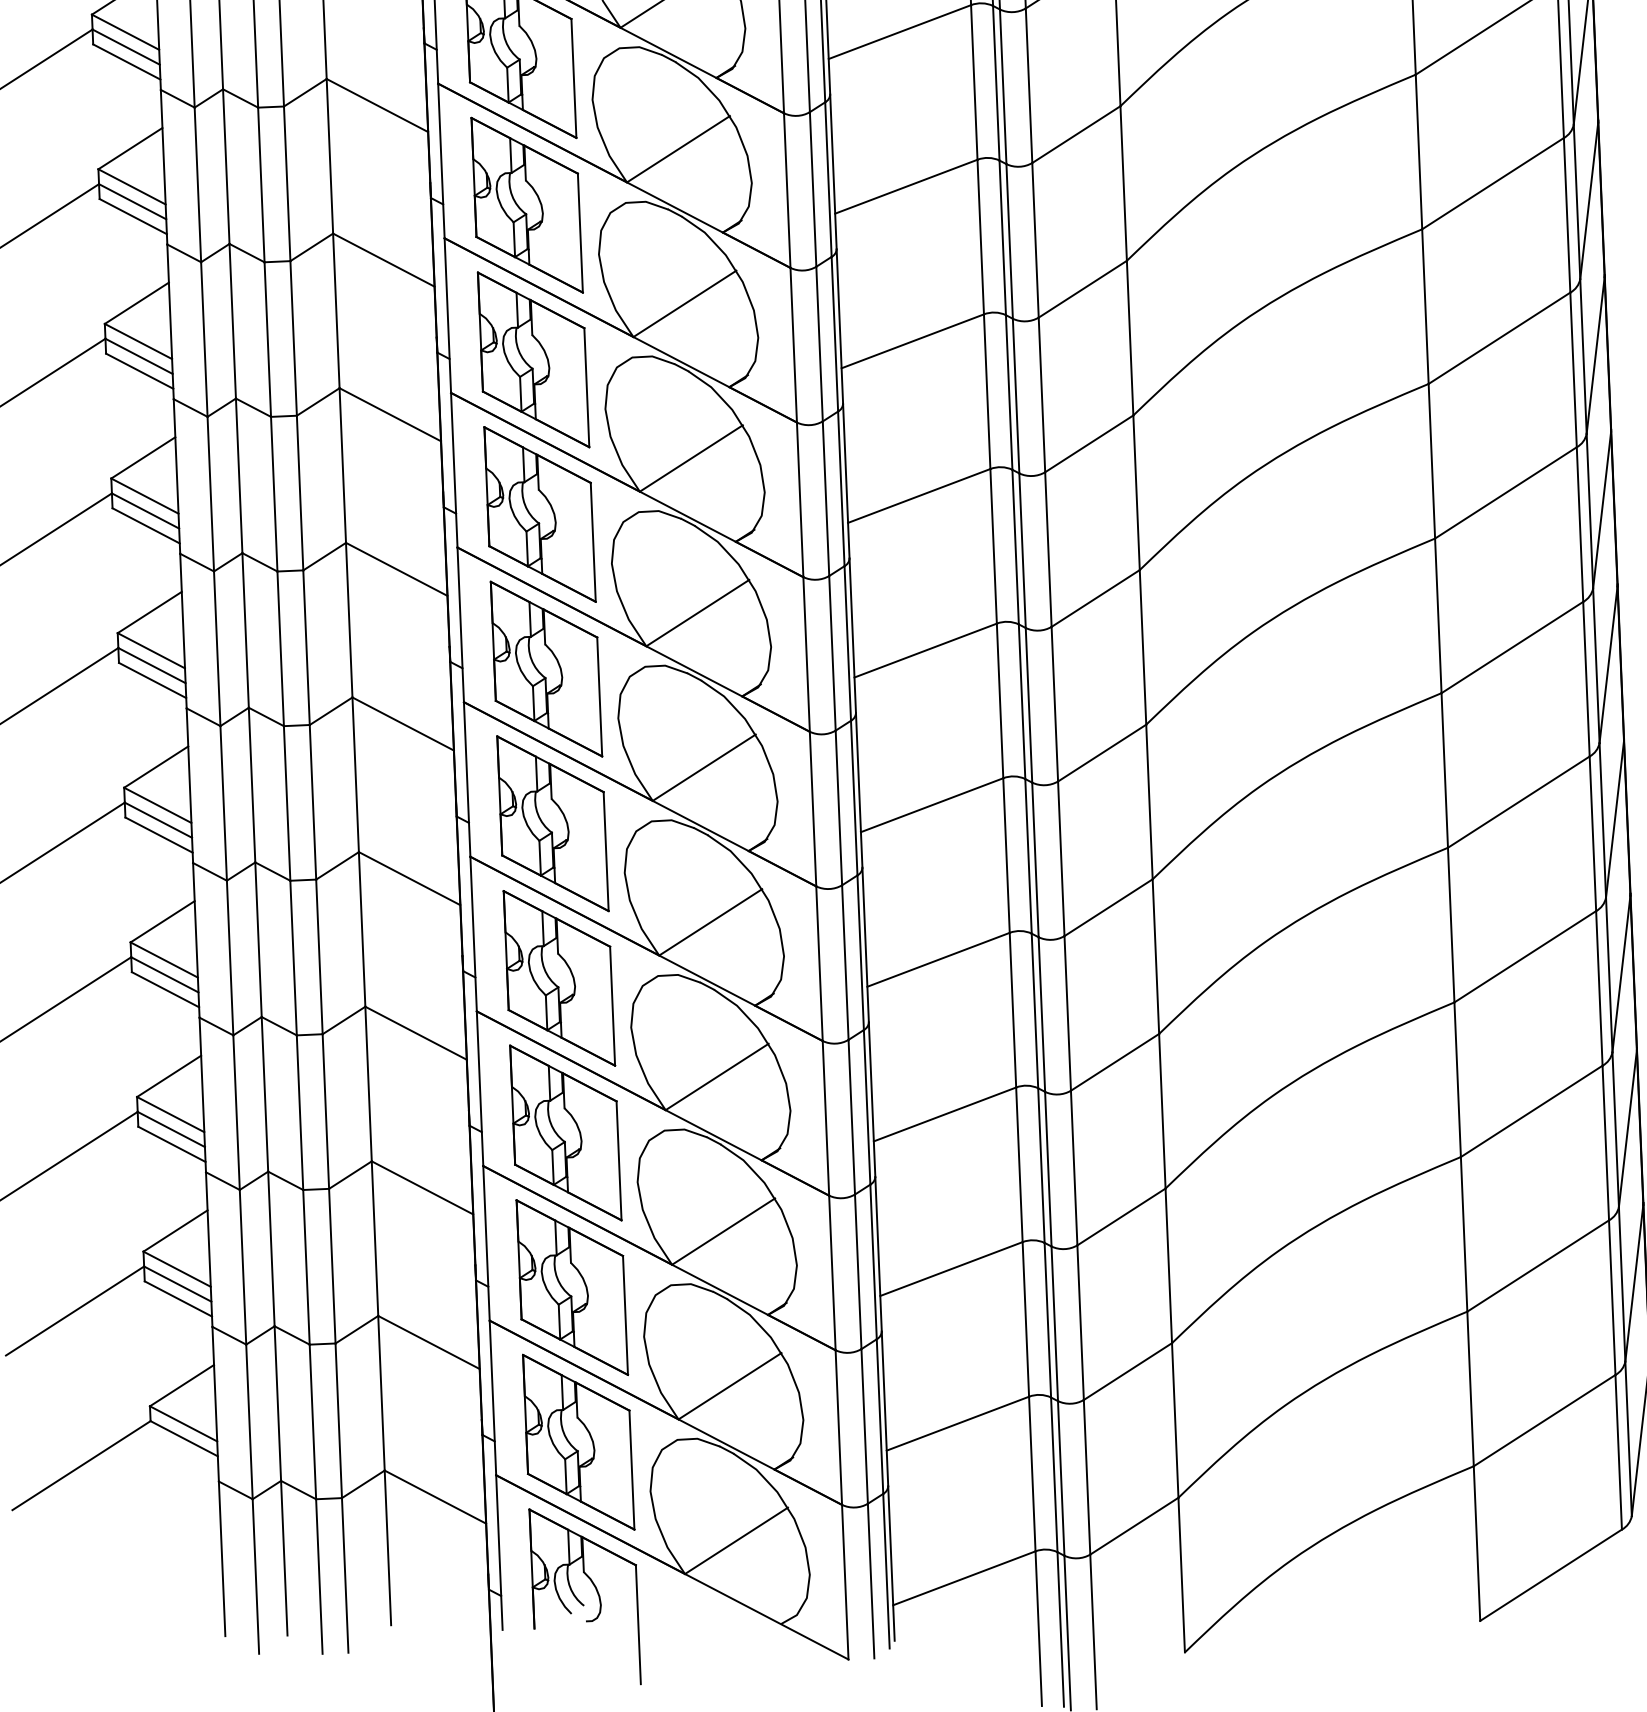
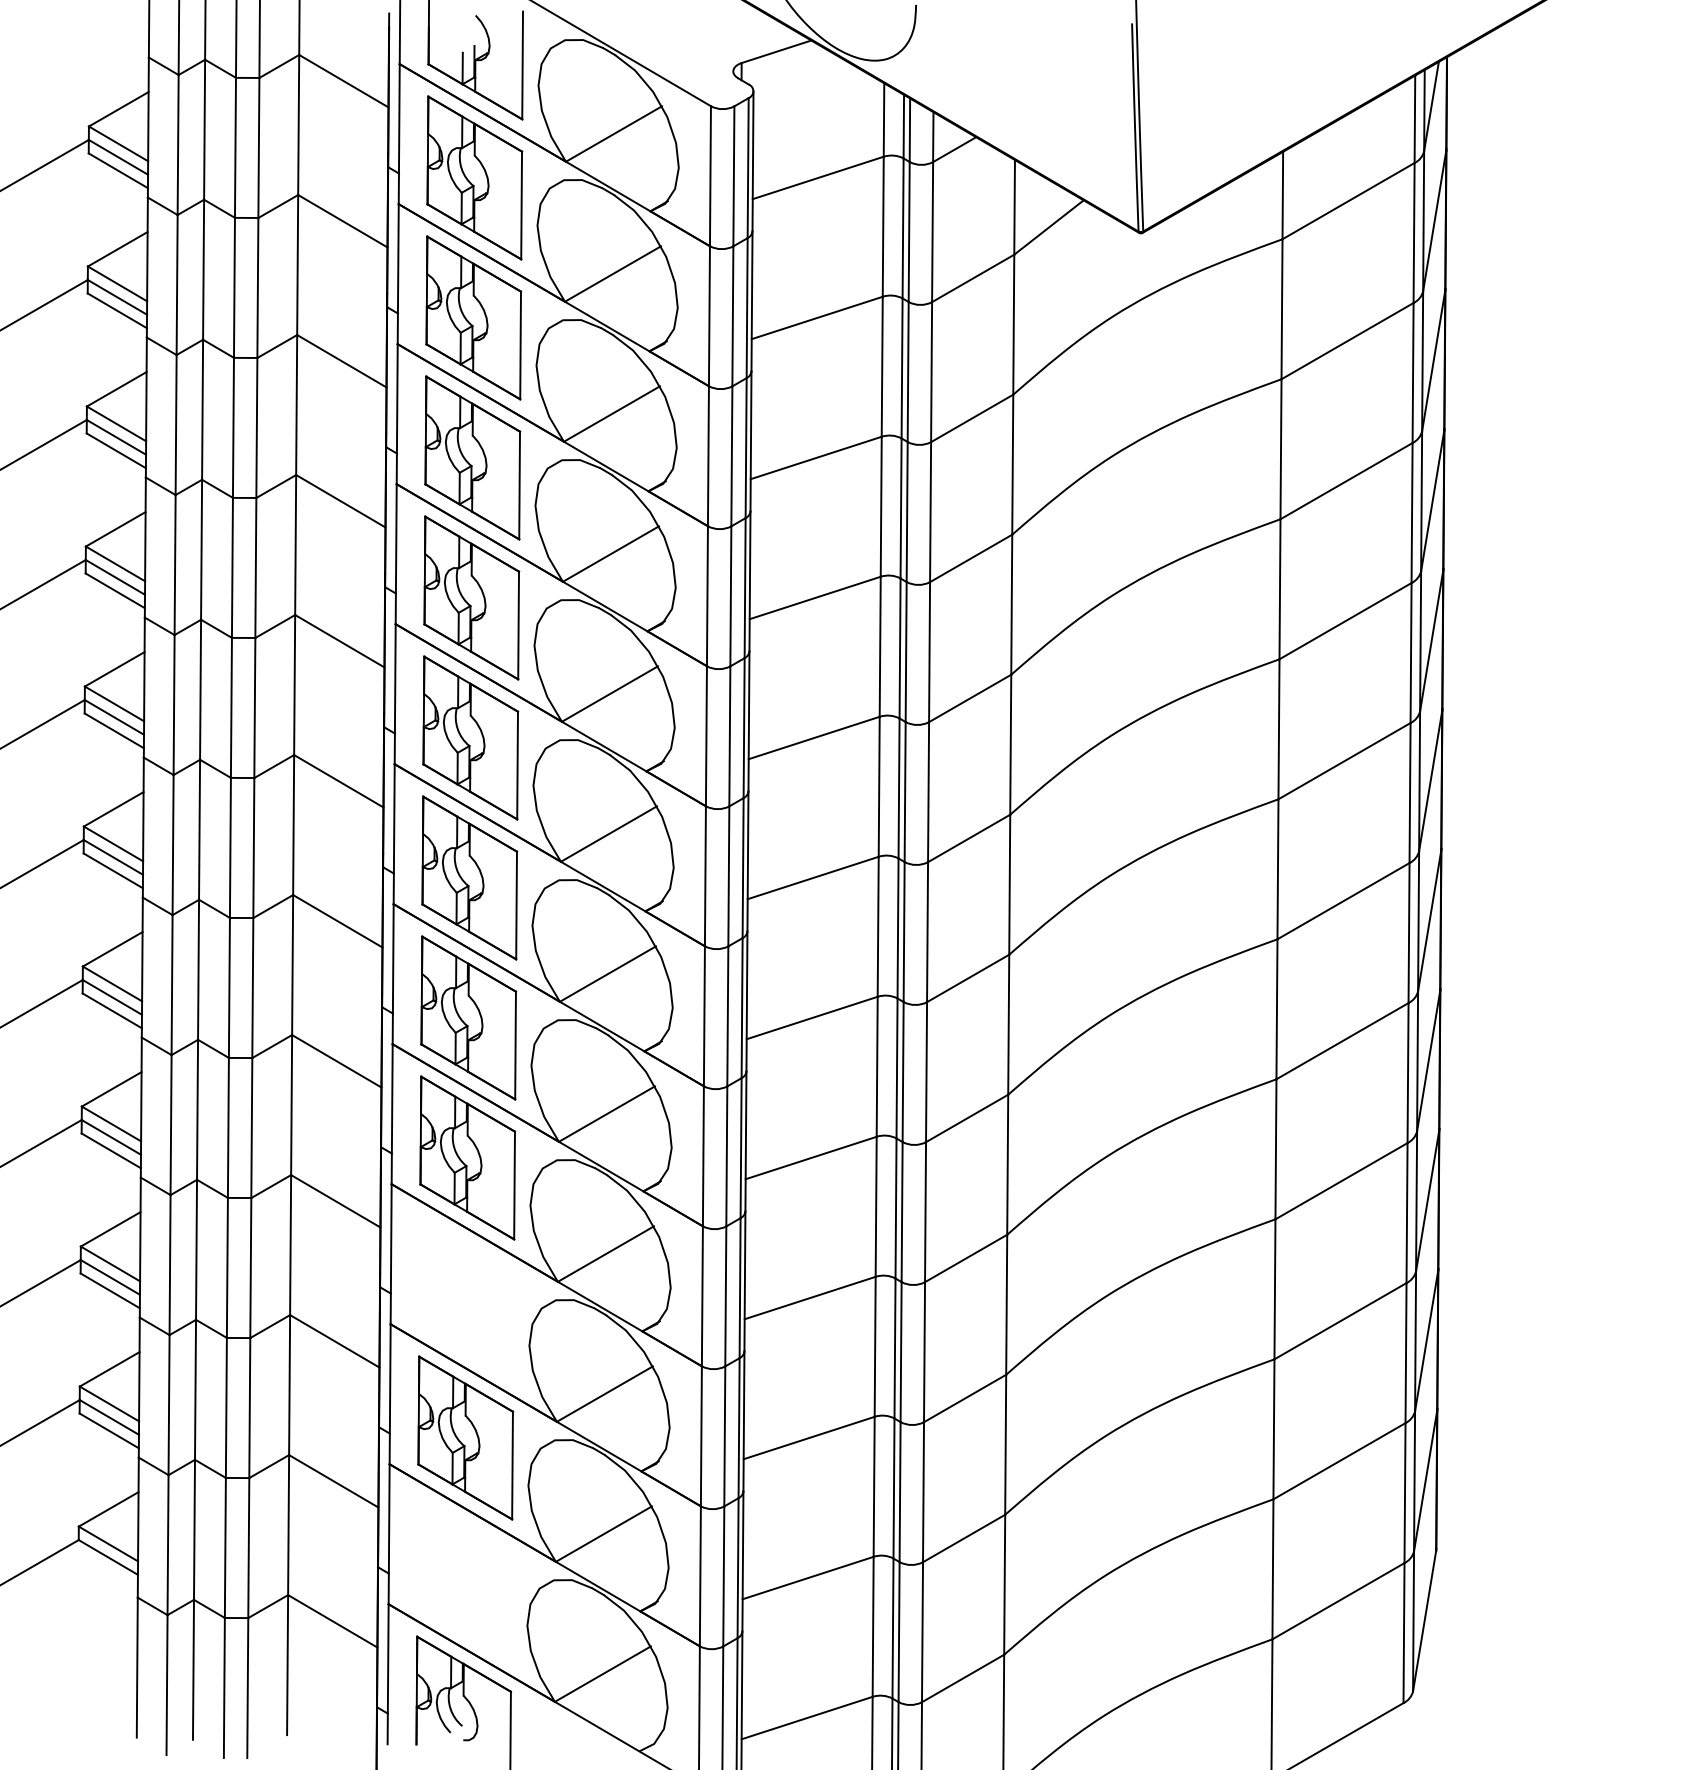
part: (565, 1132) -> (466, 1297), removed
part: (578, 1441) -> (464, 1577), removed

